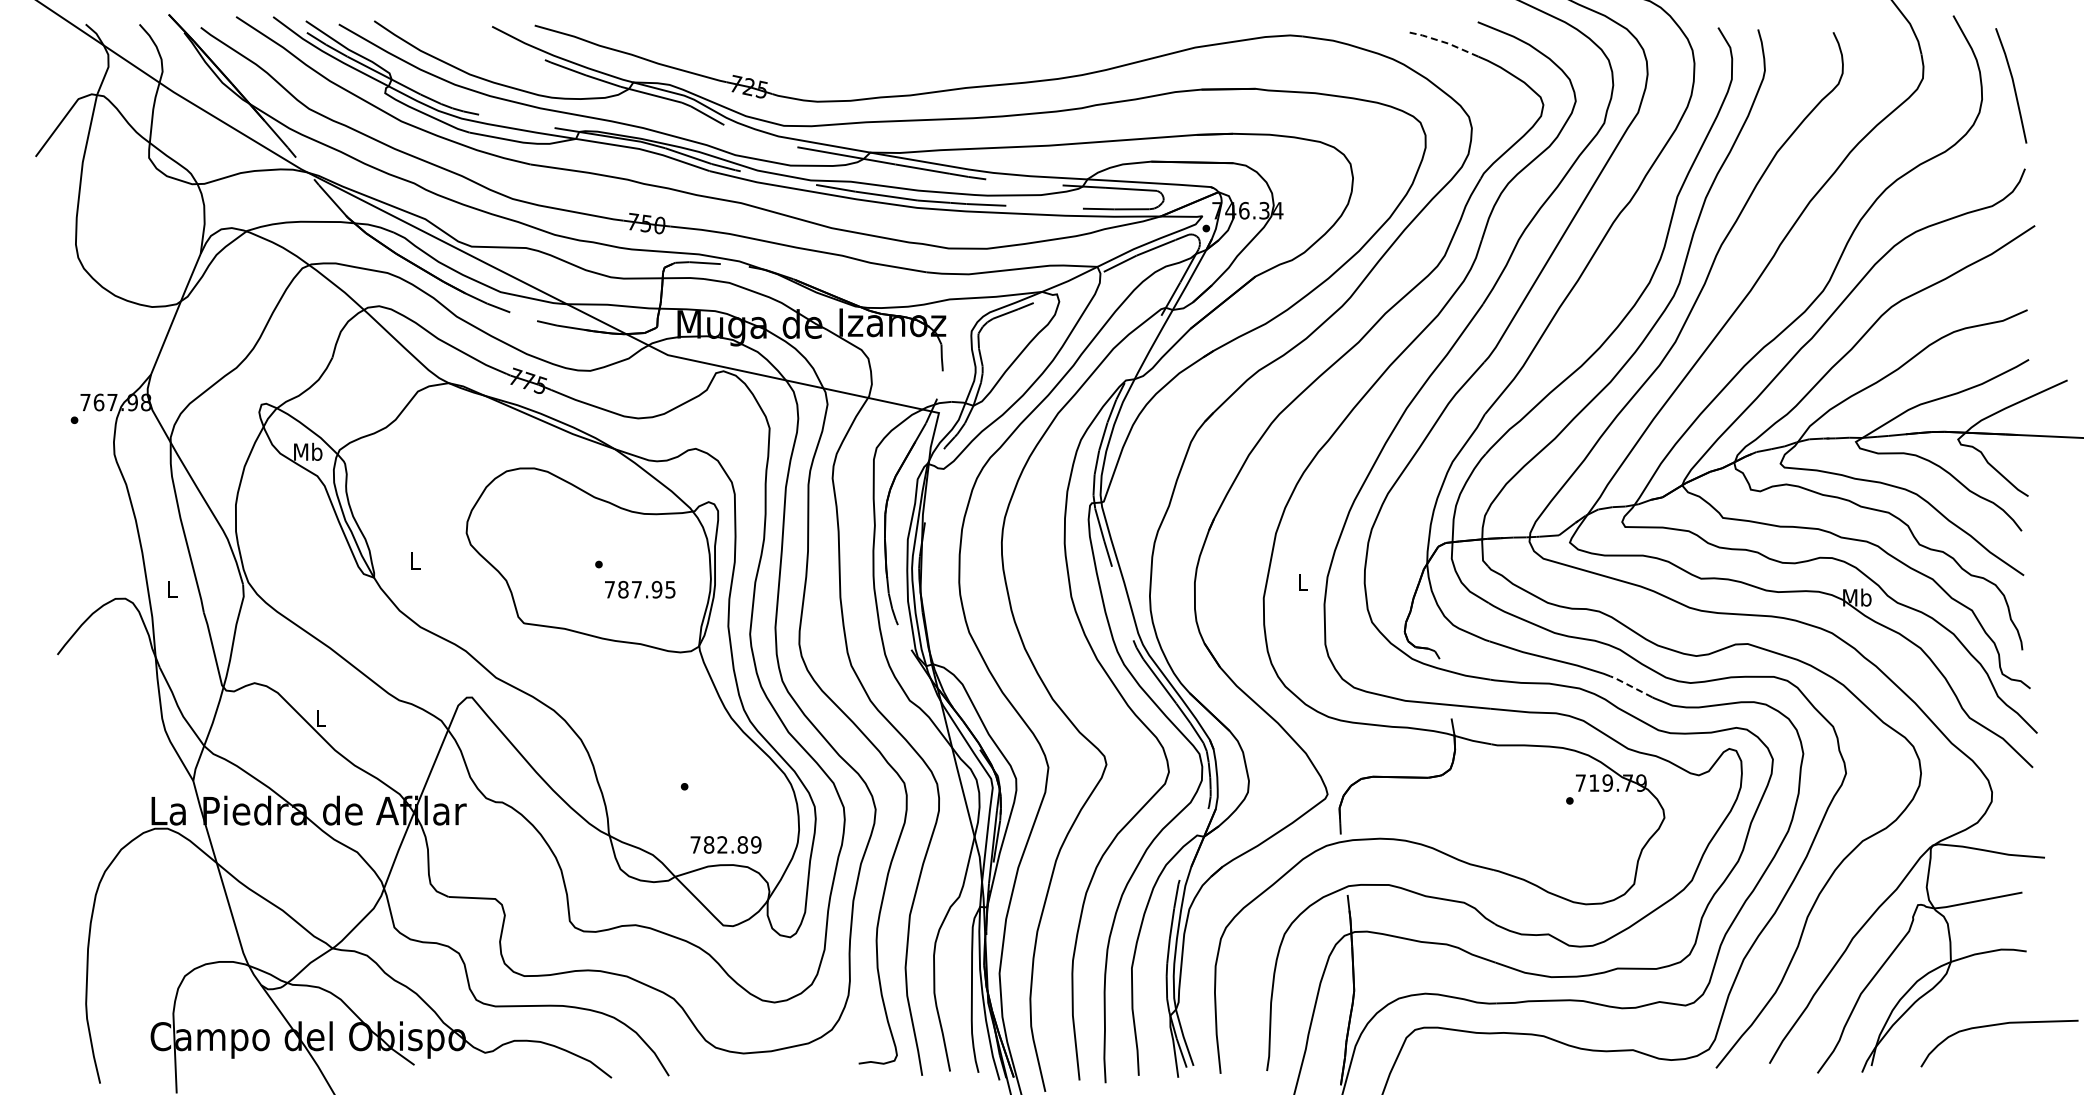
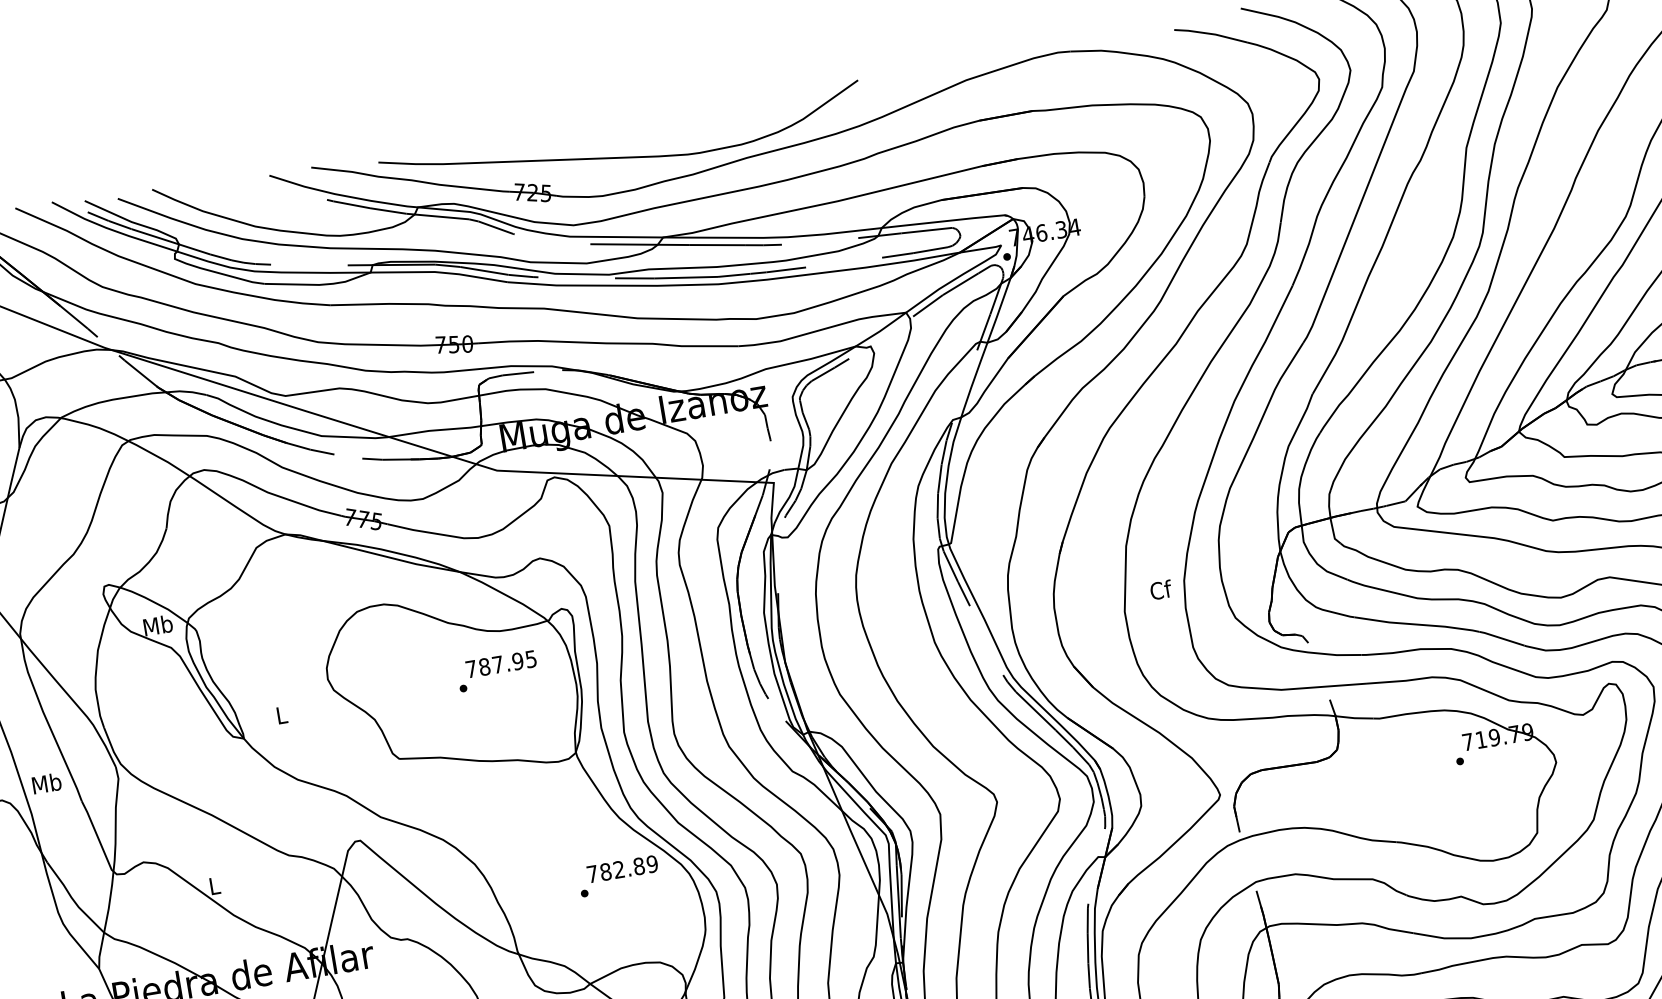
line: (1444, 42) -> (1211, 34), dashed -> solid
curve: (839, 65) -> (618, 156), added
text: (1303, 582) -> (1161, 589), L -> Cf
text: (172, 589) -> (47, 783), L -> Mb
text: (640, 589) -> (501, 663), moved
line: (1630, 685) -> (1500, 637), dashed -> solid
text: (725, 844) -> (621, 868), moved

